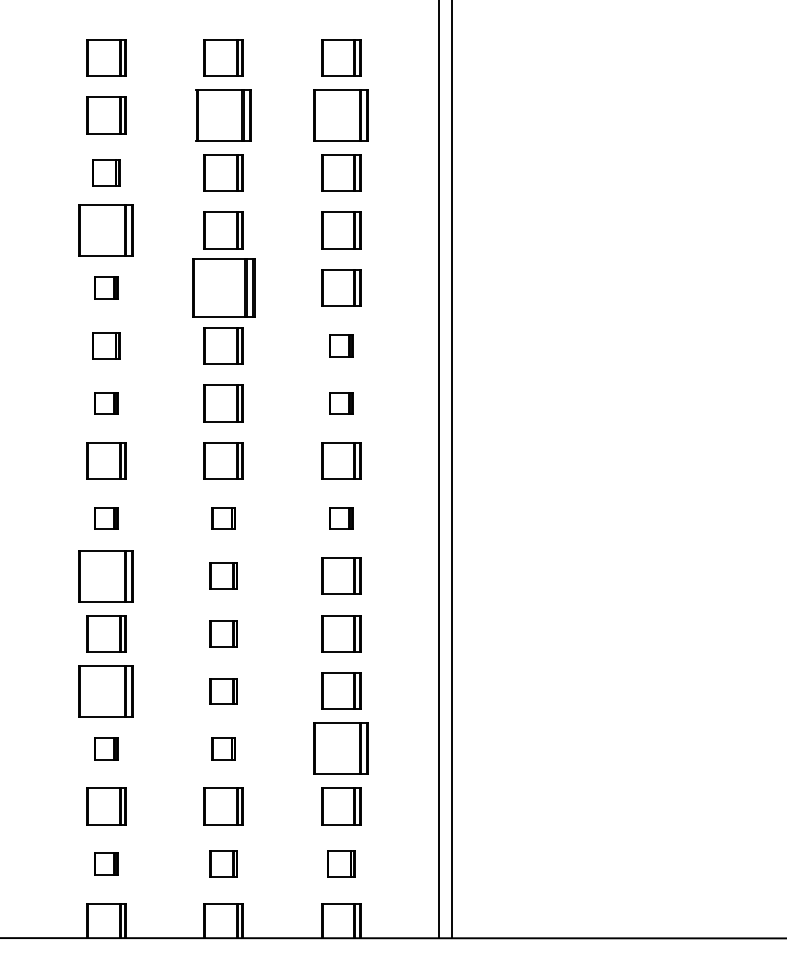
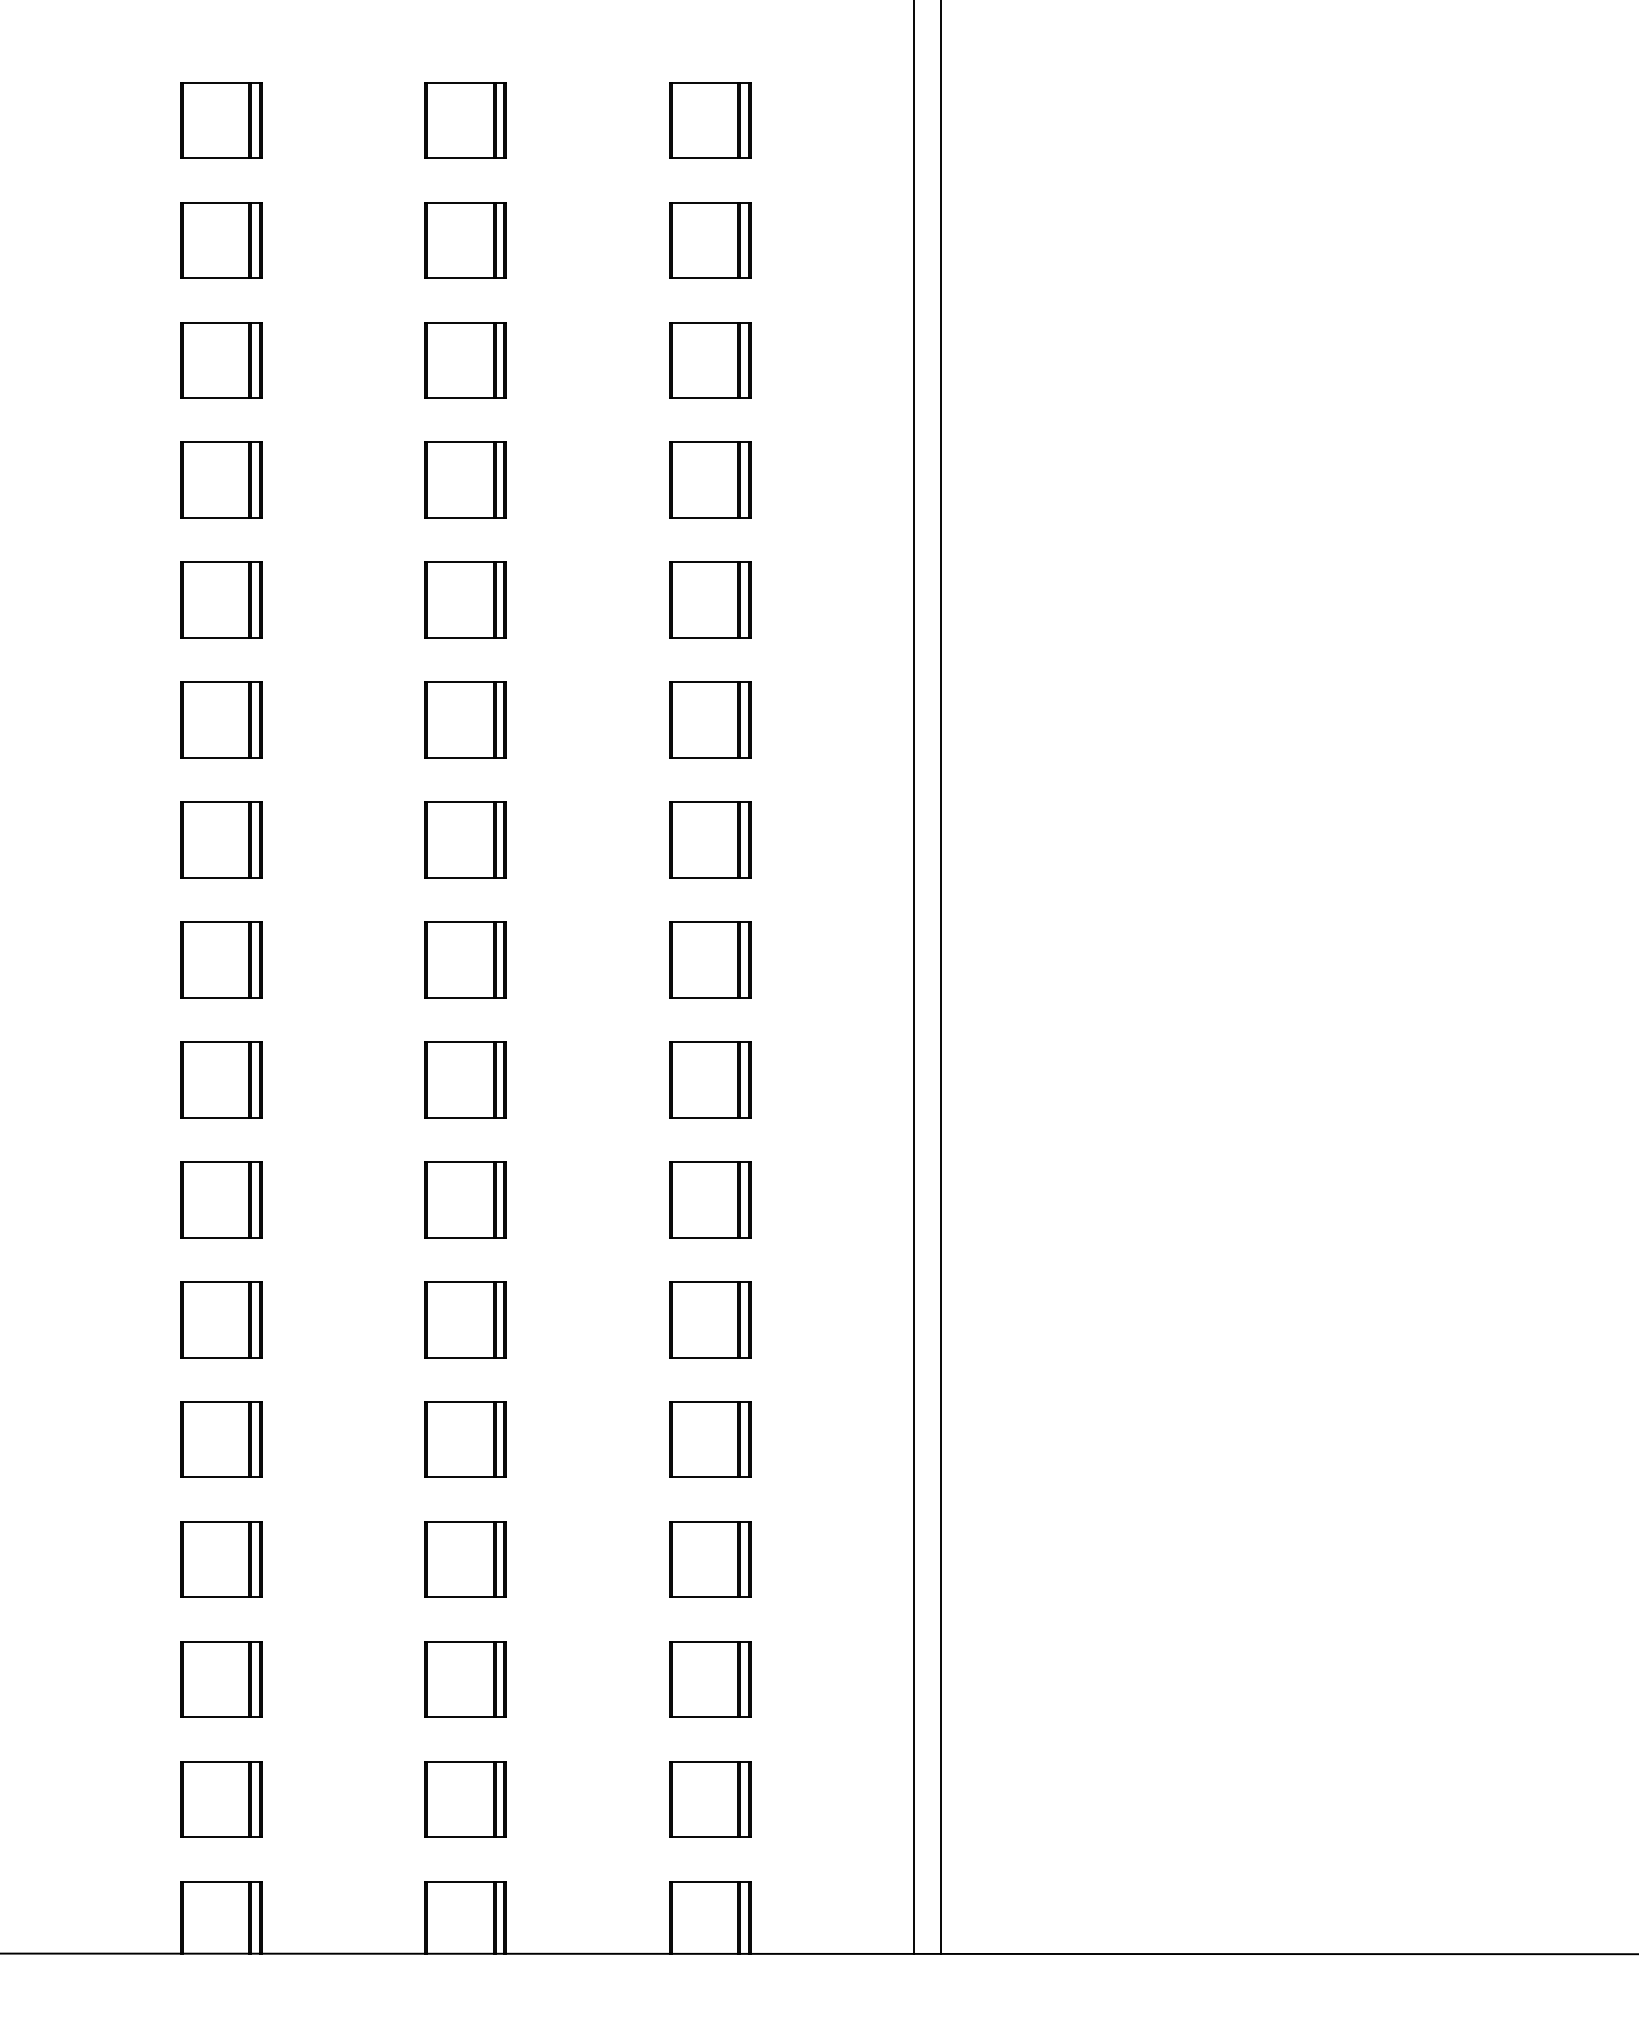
part: (223, 115) -> (465, 240), size x0.71
part: (341, 115) -> (711, 240), size x0.71
part: (106, 172) -> (221, 359), size x1.43
part: (106, 230) -> (221, 480), size x0.71
part: (106, 287) -> (221, 598), size x1.67
part: (223, 287) -> (465, 598), size x0.62
part: (106, 345) -> (221, 719), size x1.43
part: (341, 345) -> (711, 719), size x1.67
part: (106, 403) -> (221, 840), size x1.67
part: (341, 403) -> (711, 840), size x1.67
part: (106, 518) -> (221, 1079), size x1.67
part: (223, 518) -> (465, 1079), size x1.67
part: (341, 518) -> (711, 1079), size x1.67
part: (106, 575) -> (221, 1198), size x0.71
part: (223, 575) -> (465, 1198), size x1.43
part: (223, 633) -> (465, 1319), size x1.43
part: (106, 690) -> (221, 1437), size x0.71
part: (223, 690) -> (465, 1437), size x1.43
part: (106, 748) -> (221, 1558), size x1.67
part: (223, 748) -> (465, 1558), size x1.67
part: (341, 748) -> (711, 1558), size x0.71
part: (106, 863) -> (221, 1798), size x1.67
part: (223, 863) -> (465, 1798), size x1.43
part: (341, 863) -> (711, 1798), size x1.43

